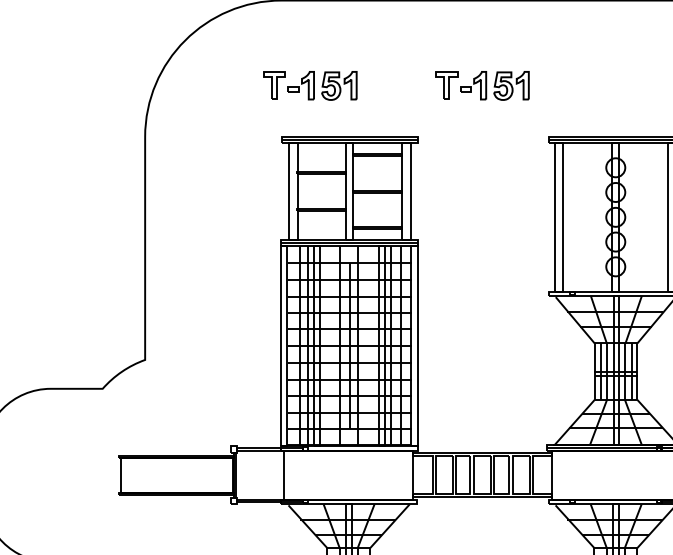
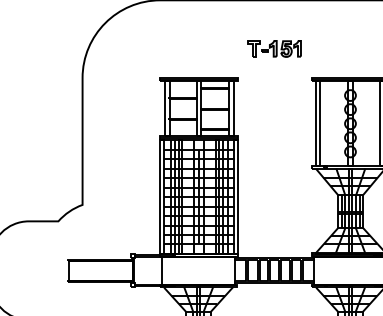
part: (310, 85) -> (176, 48), removed

